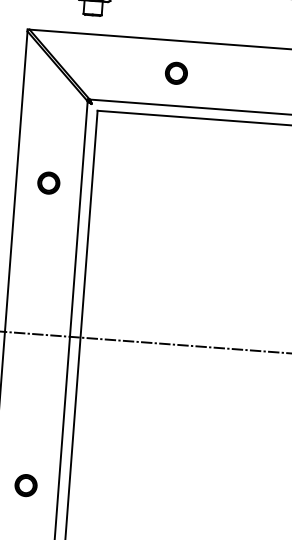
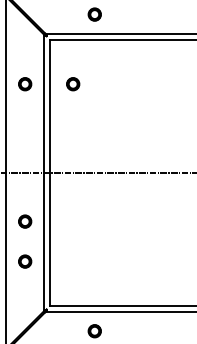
part: (131, 189) -> (73, 84), added
part: (31, 417) -> (25, 221), added

